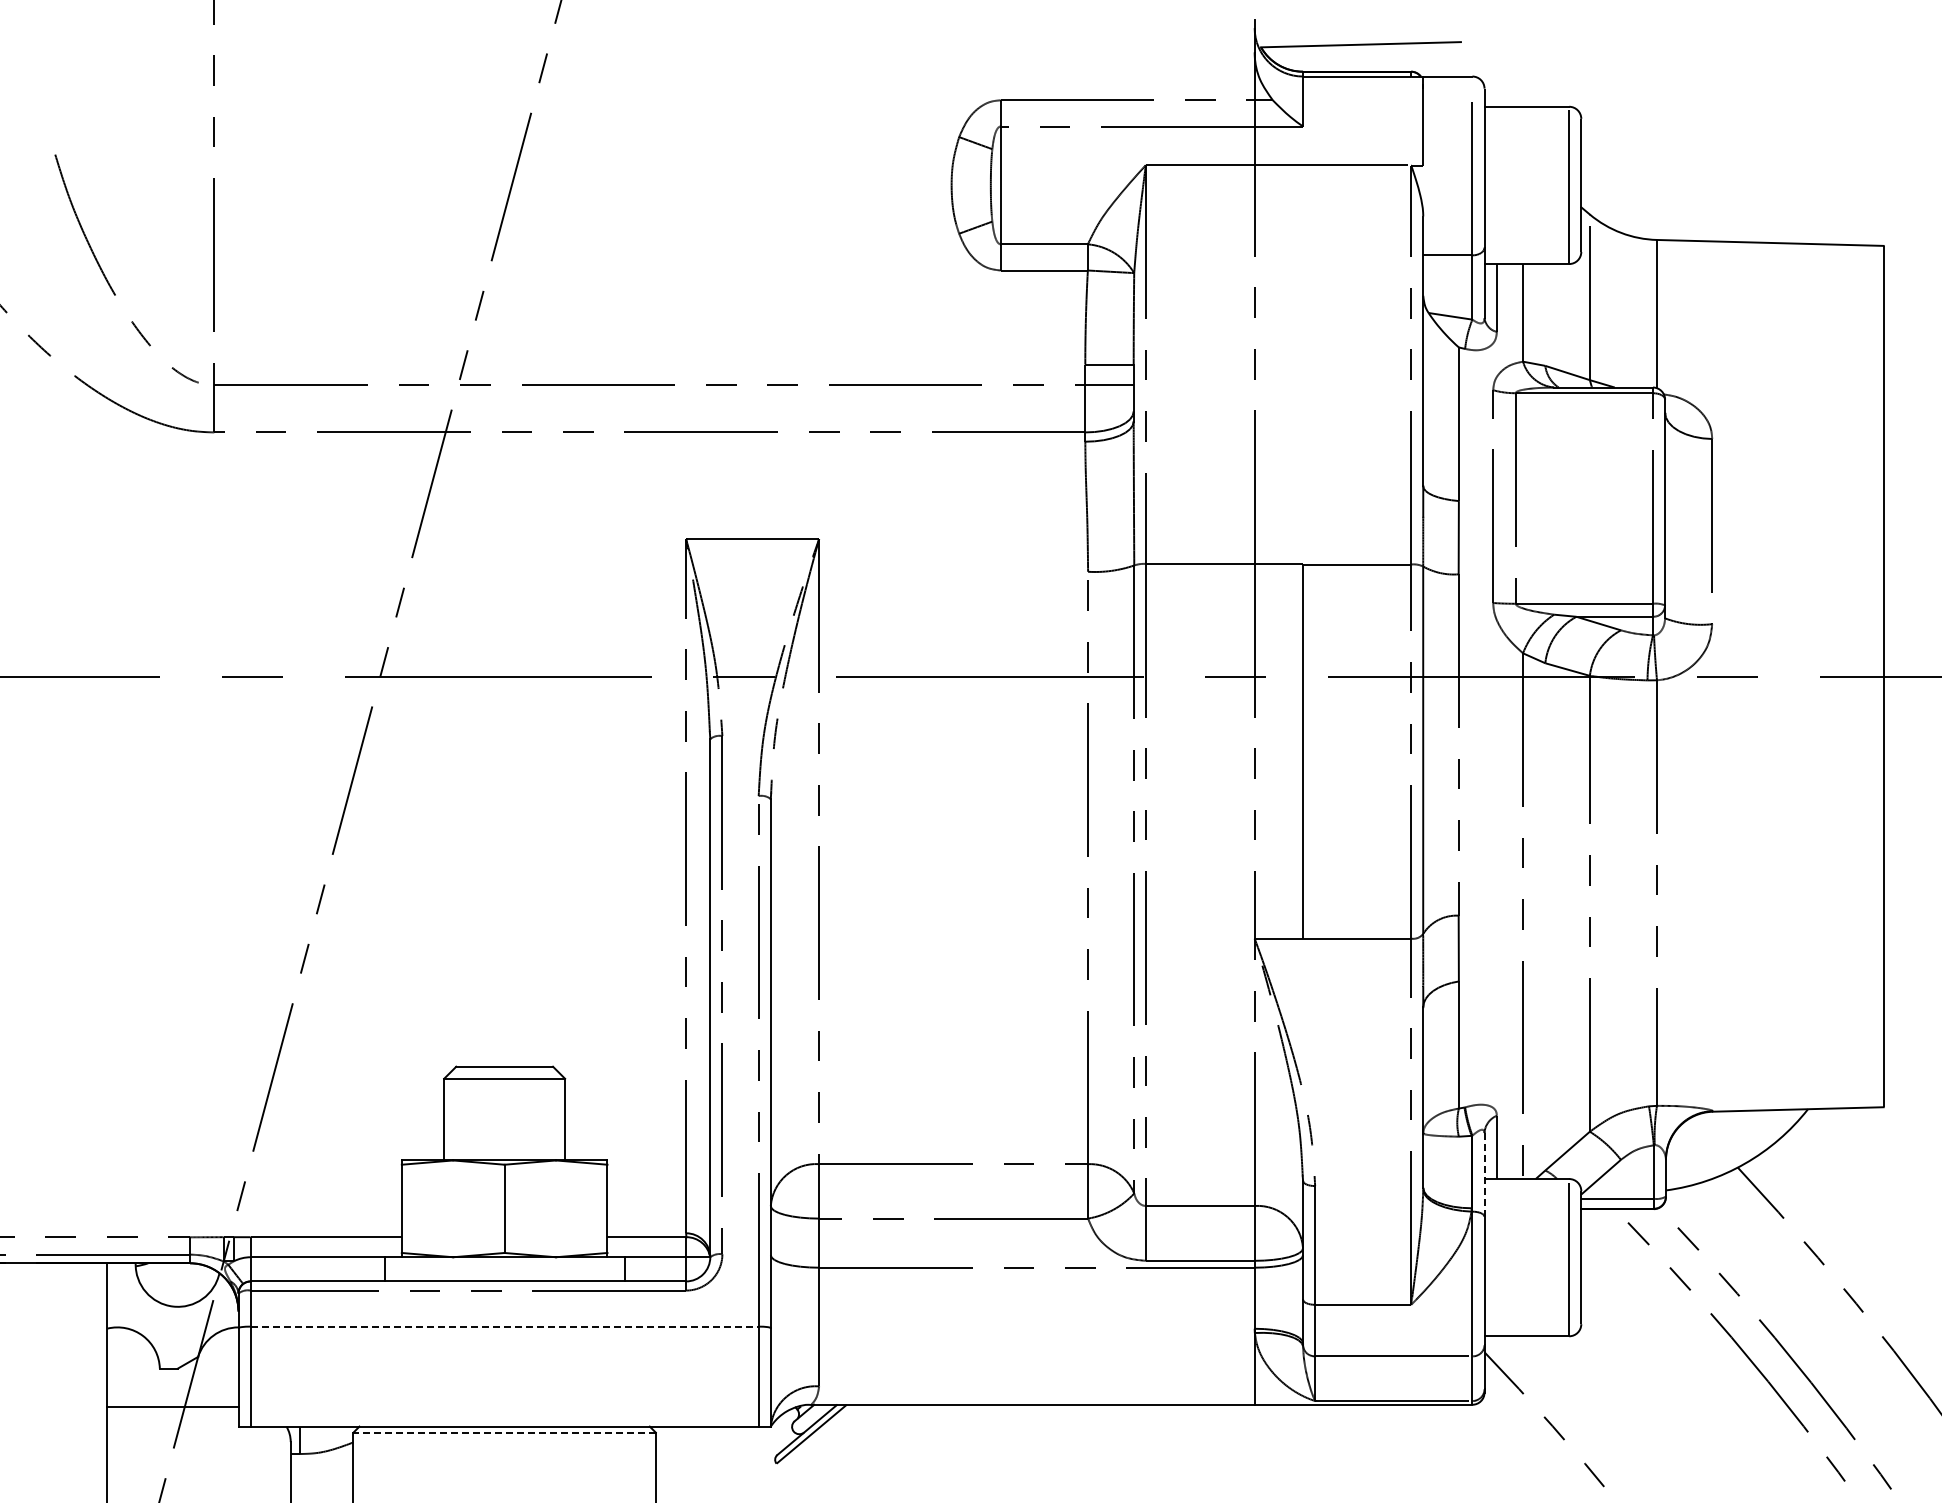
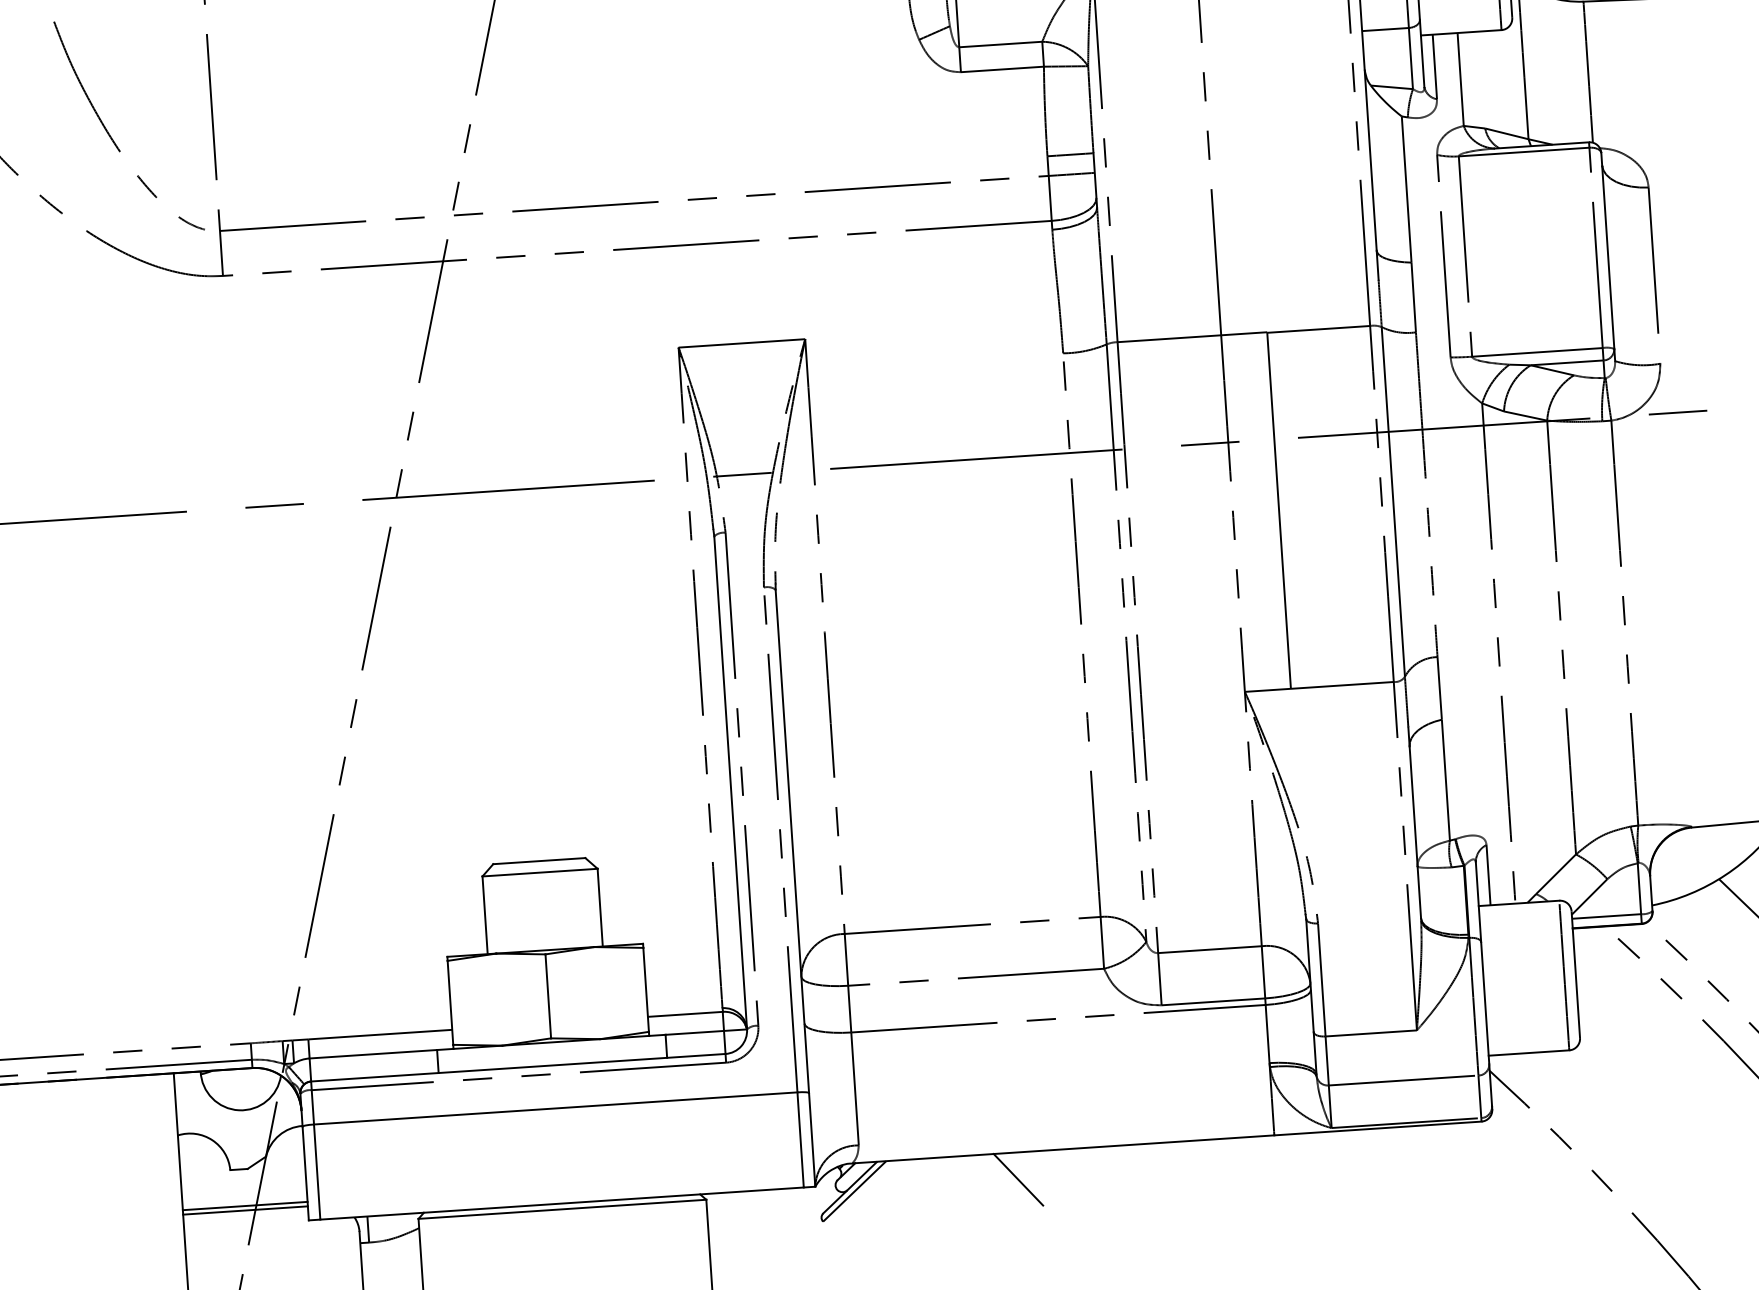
line: (1484, 1174) -> (1478, 901), dashed -> solid
line: (505, 1326) -> (556, 1108), dashed -> solid
line: (172, 1411) -> (245, 1210), added
line: (504, 1432) -> (562, 1209), dashed -> solid
line: (983, 1433) -> (1018, 1179), added

